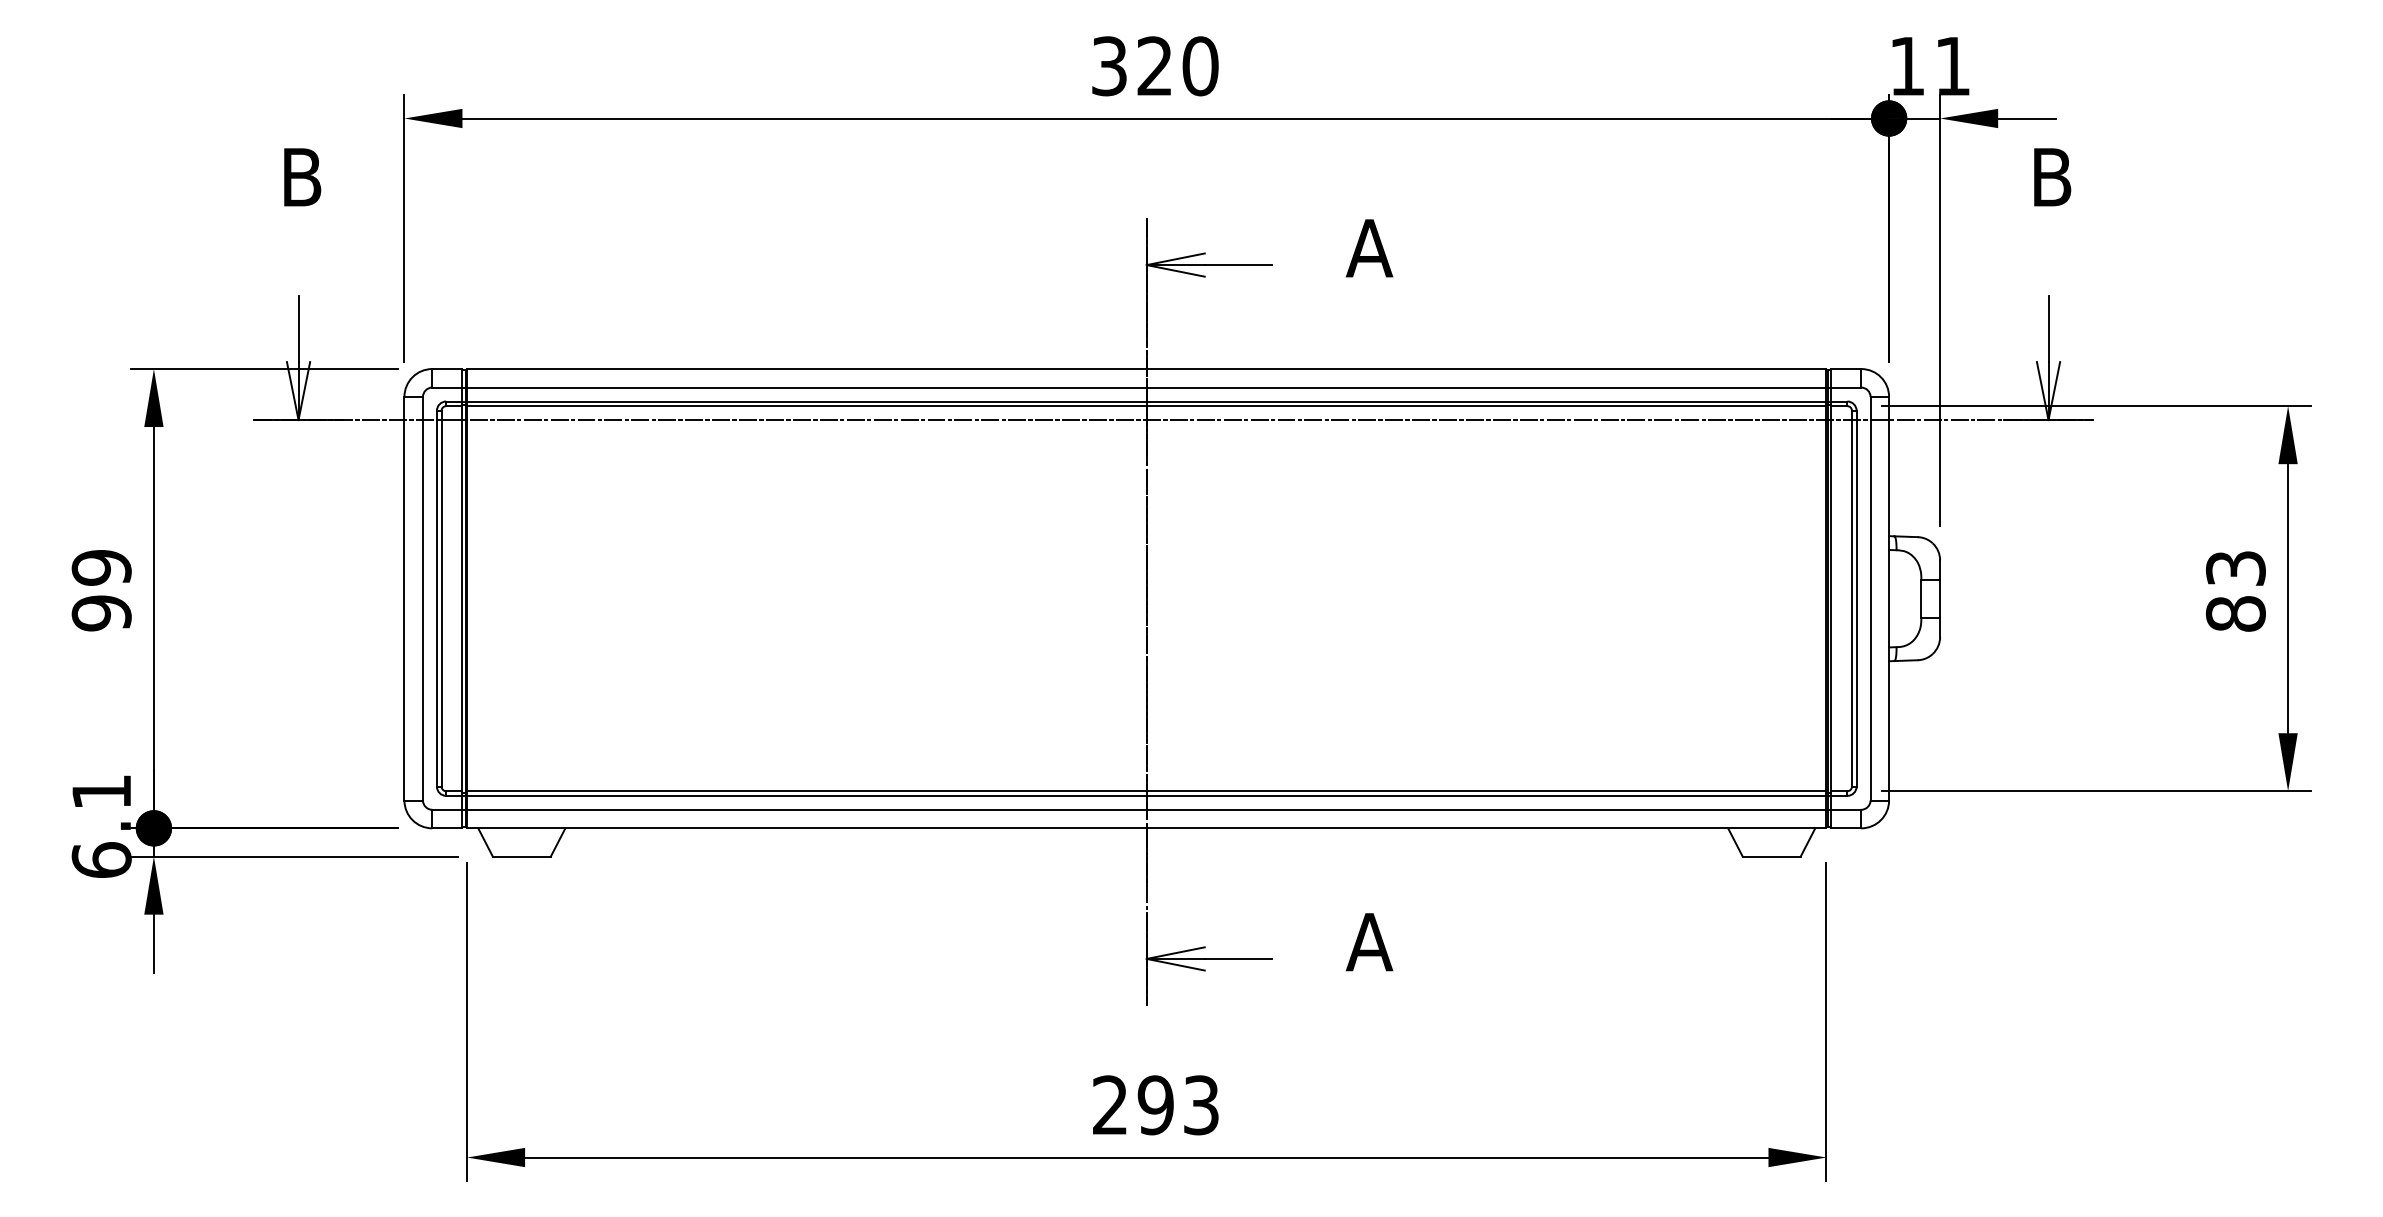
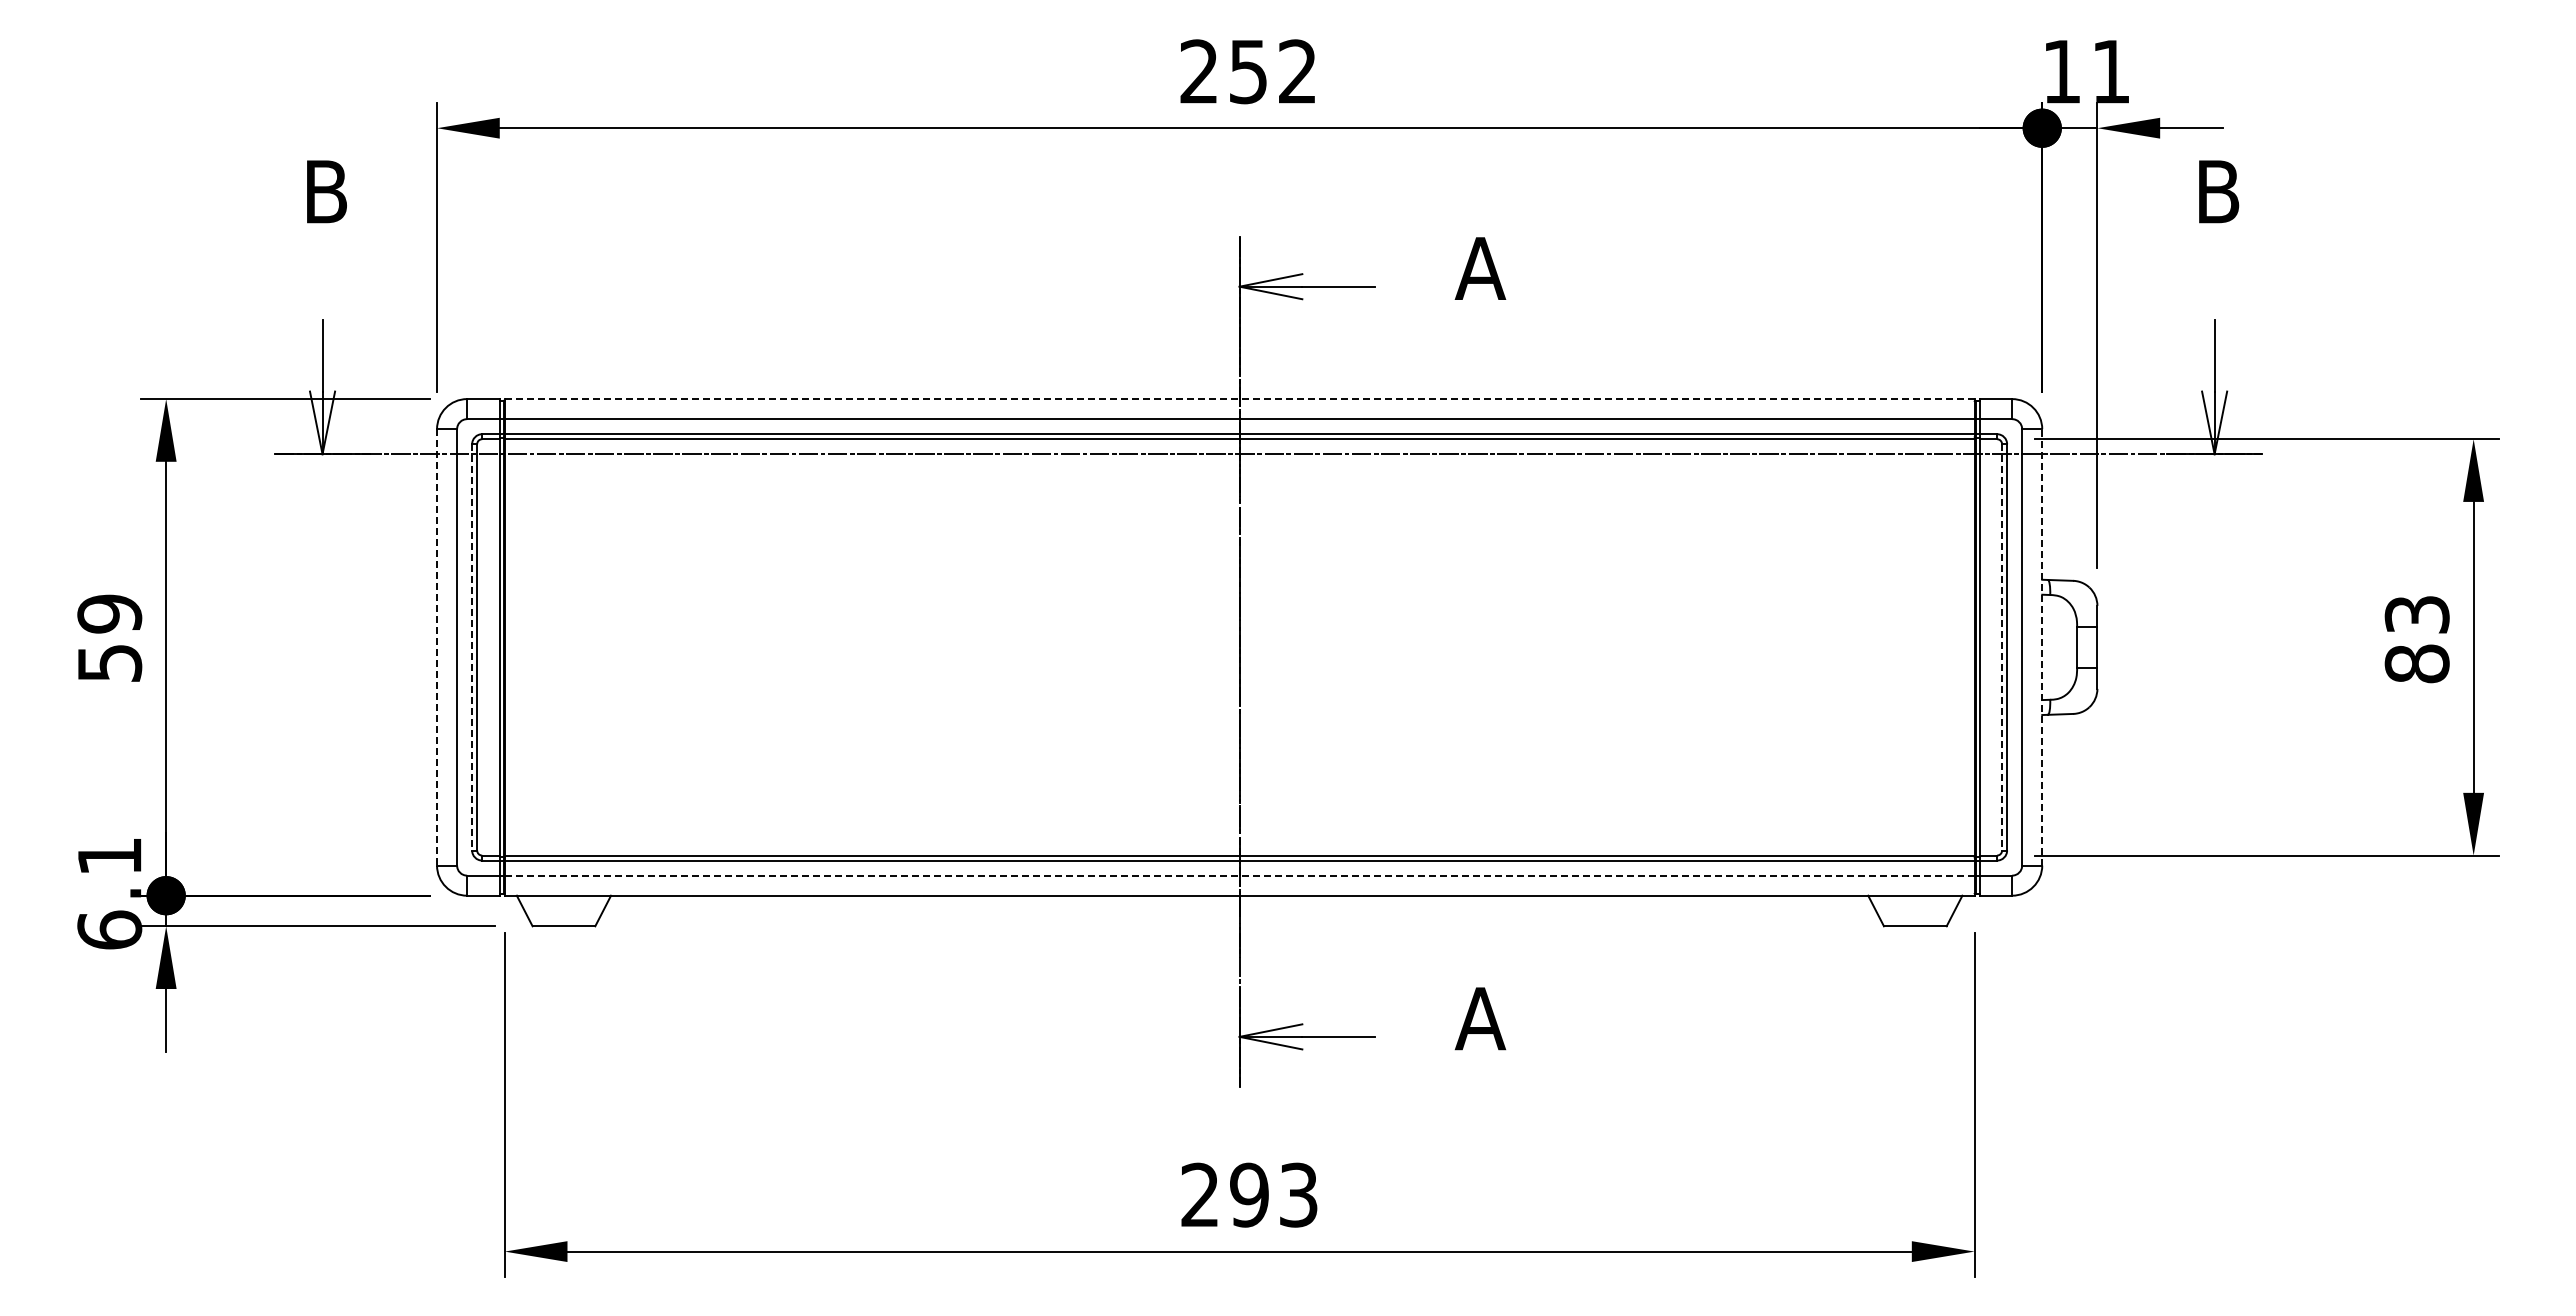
text: (1154, 66) -> (1248, 71), 320 -> 252
line: (1146, 369) -> (1239, 399), solid -> dashed
line: (1889, 597) -> (2042, 646), solid -> dashed
line: (404, 598) -> (437, 647), solid -> dashed
line: (437, 598) -> (472, 647), solid -> dashed
line: (1852, 598) -> (2002, 647), solid -> dashed
text: (101, 613) -> (109, 663), 99 -> 59
line: (1146, 809) -> (1239, 875), solid -> dashed

